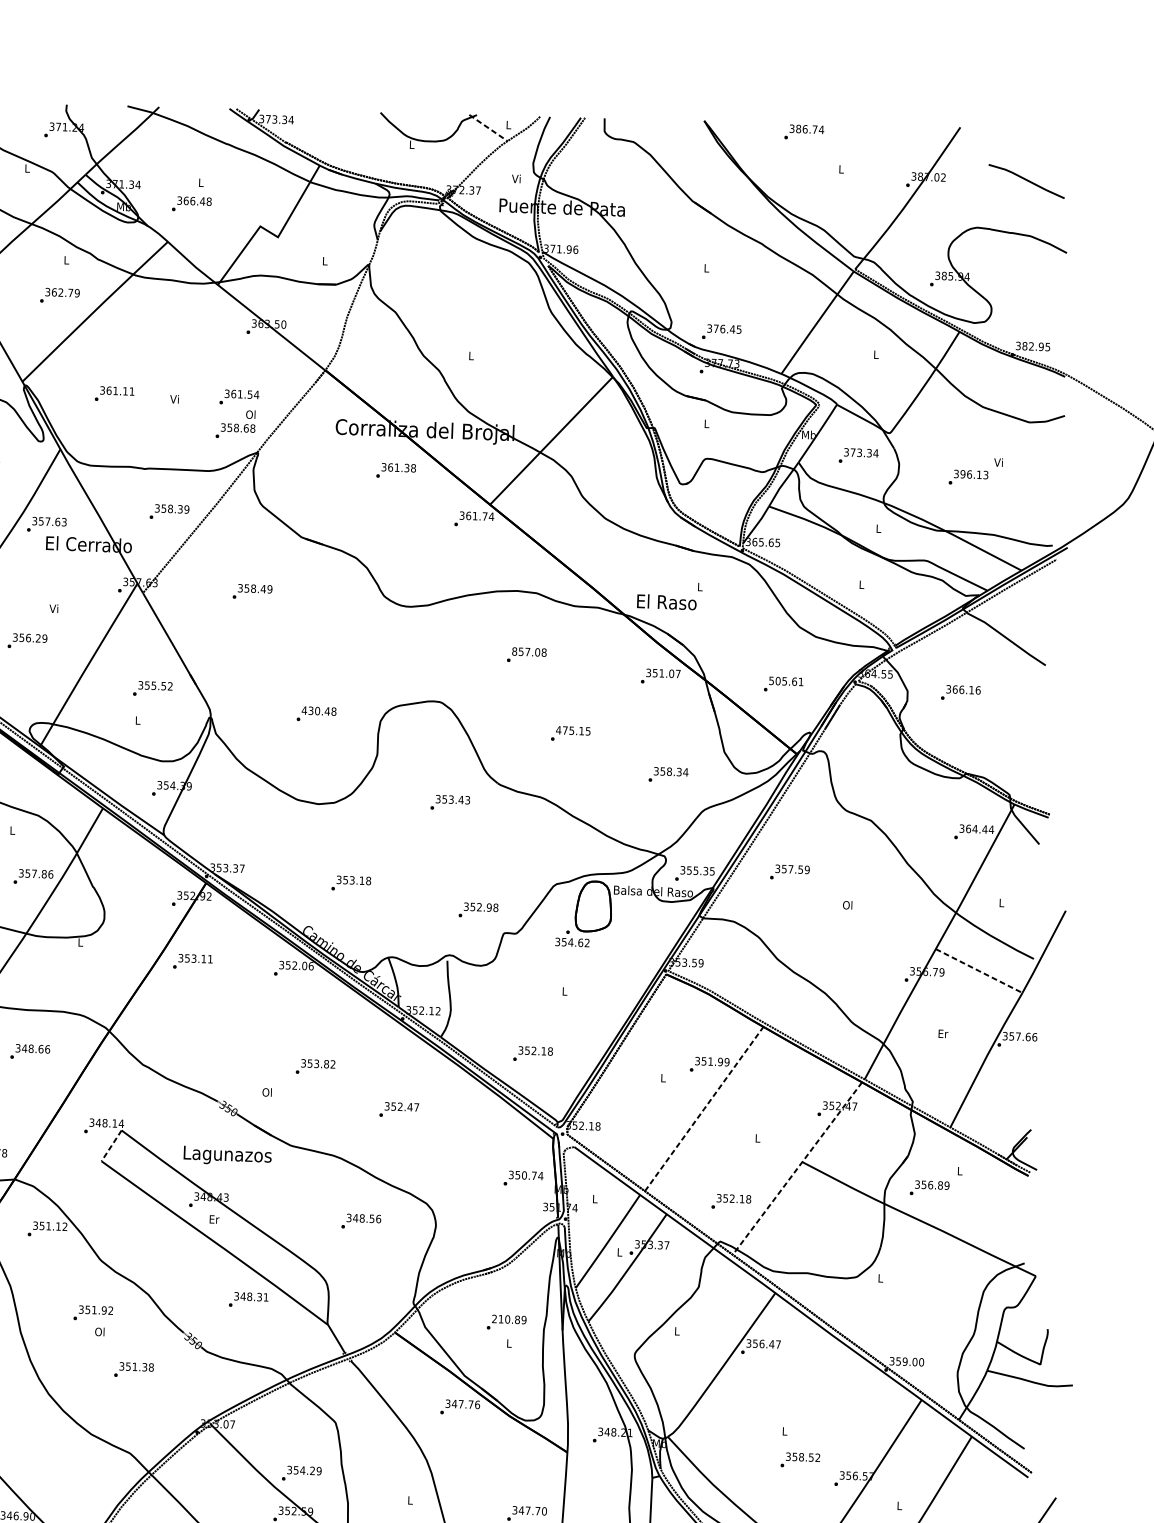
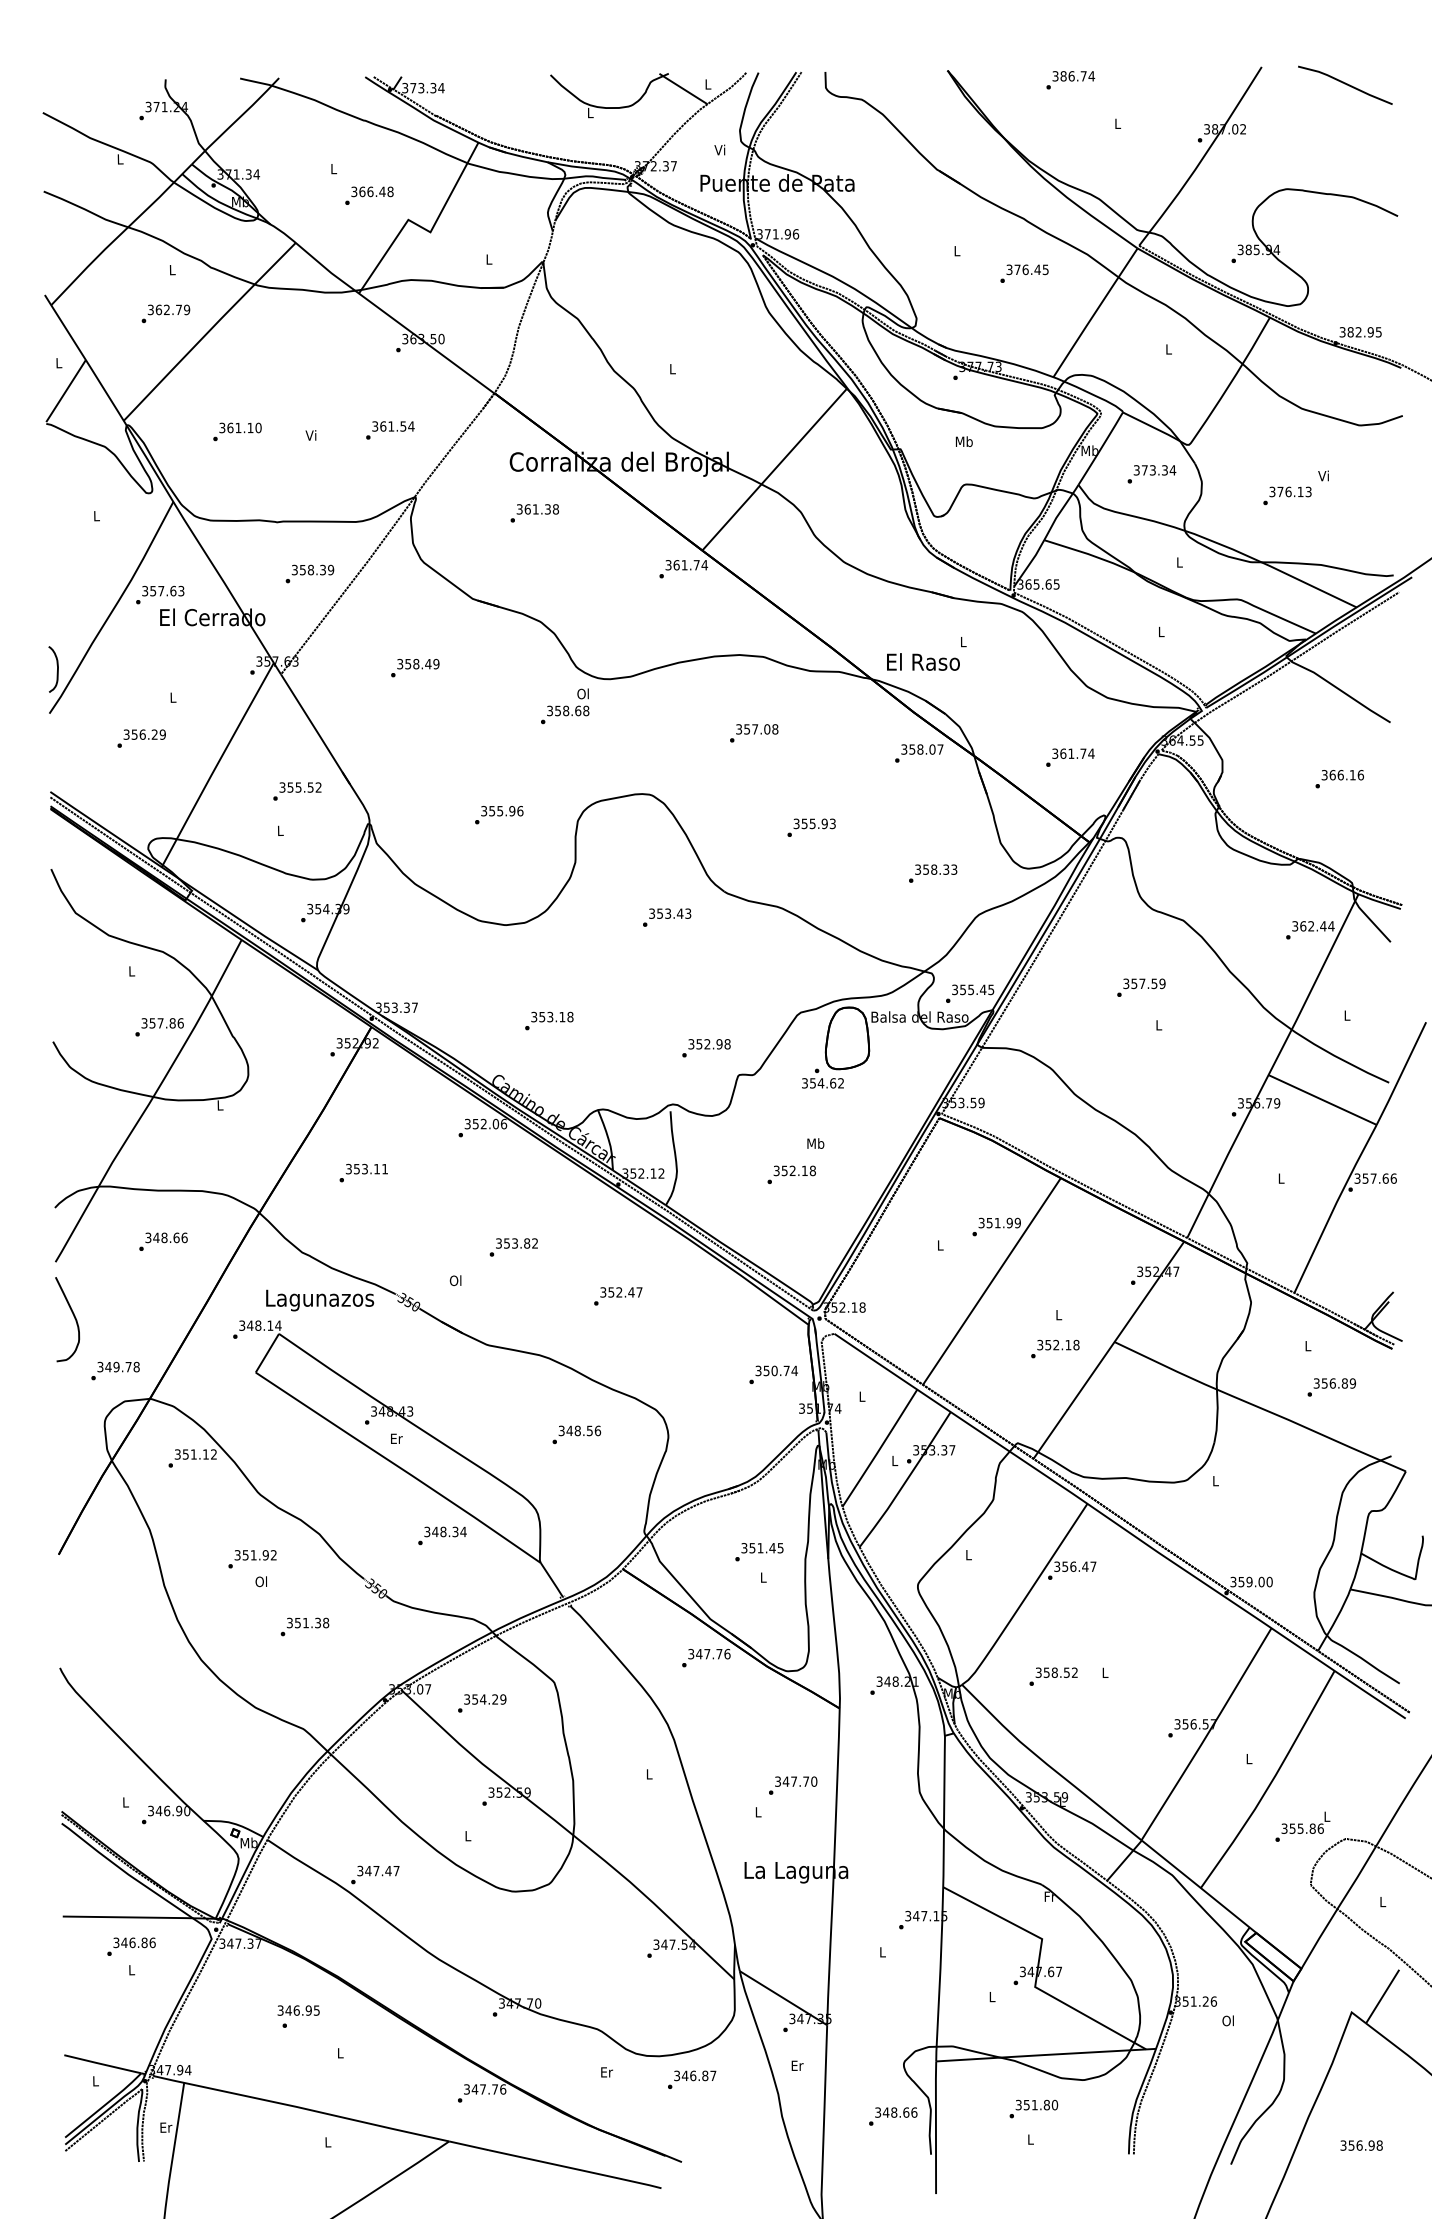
line: (488, 127) -> (683, 88), dashed -> solid
line: (1026, 180) -> (1345, 84), moved
text: (191, 204) -> (369, 195), moved
text: (721, 332) -> (1024, 273), moved
text: (132, 391) -> (258, 427), 361.11 -> 361.10
text: (706, 423) -> (963, 441), L -> Mb
text: (236, 424) -> (565, 706), moved
text: (395, 471) -> (534, 513), moved
text: (963, 473) -> (1280, 491), 396.13 -> 376.13
text: (53, 608) -> (172, 697), Vi -> L
text: (515, 651) -> (739, 729), 857.08 -> 357.08
text: (661, 673) -> (920, 749), 351.07 -> 358.07
text: (786, 681) -> (1073, 753), 505.61 -> 361.74
text: (960, 693) -> (1339, 779), moved
text: (318, 710) -> (501, 810), 430.48 -> 355.96
text: (573, 730) -> (814, 823), 475.15 -> 355.93
text: (686, 772) -> (954, 869), 358.34 -> 358.33
text: (975, 829) -> (1311, 926), 364.44 -> 362.44
text: (705, 870) -> (982, 989), 355.35 -> 355.45
text: (790, 872) -> (1141, 987), moved
text: (847, 904) -> (1158, 1024), Ol -> L
text: (192, 961) -> (363, 1172), moved
line: (979, 971) -> (1322, 1100), dashed -> solid
text: (564, 991) -> (815, 1143), L -> Mb
text: (943, 1033) -> (1281, 1178), Er -> L
text: (532, 1053) -> (791, 1174), moved
line: (703, 1109) -> (991, 1281), dashed -> solid
line: (111, 1146) -> (267, 1353), dashed -> solid
text: (228, 1156) -> (320, 1300), moved
line: (797, 1168) -> (1108, 1350), dashed -> solid
text: (929, 1188) -> (1331, 1387), moved
text: (731, 1201) -> (1055, 1348), moved
text: (266, 1297) -> (463, 1531), 348.31 -> 348.34
text: (509, 1319) -> (762, 1548), 210.89 -> 351.45
text: (800, 1460) -> (1053, 1676), moved
text: (302, 1473) -> (482, 1703), moved

